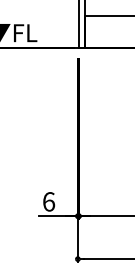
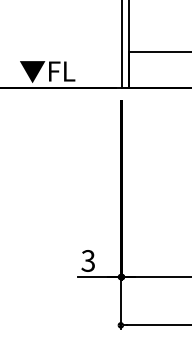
text: (49, 201) -> (88, 260), 6 -> 3

